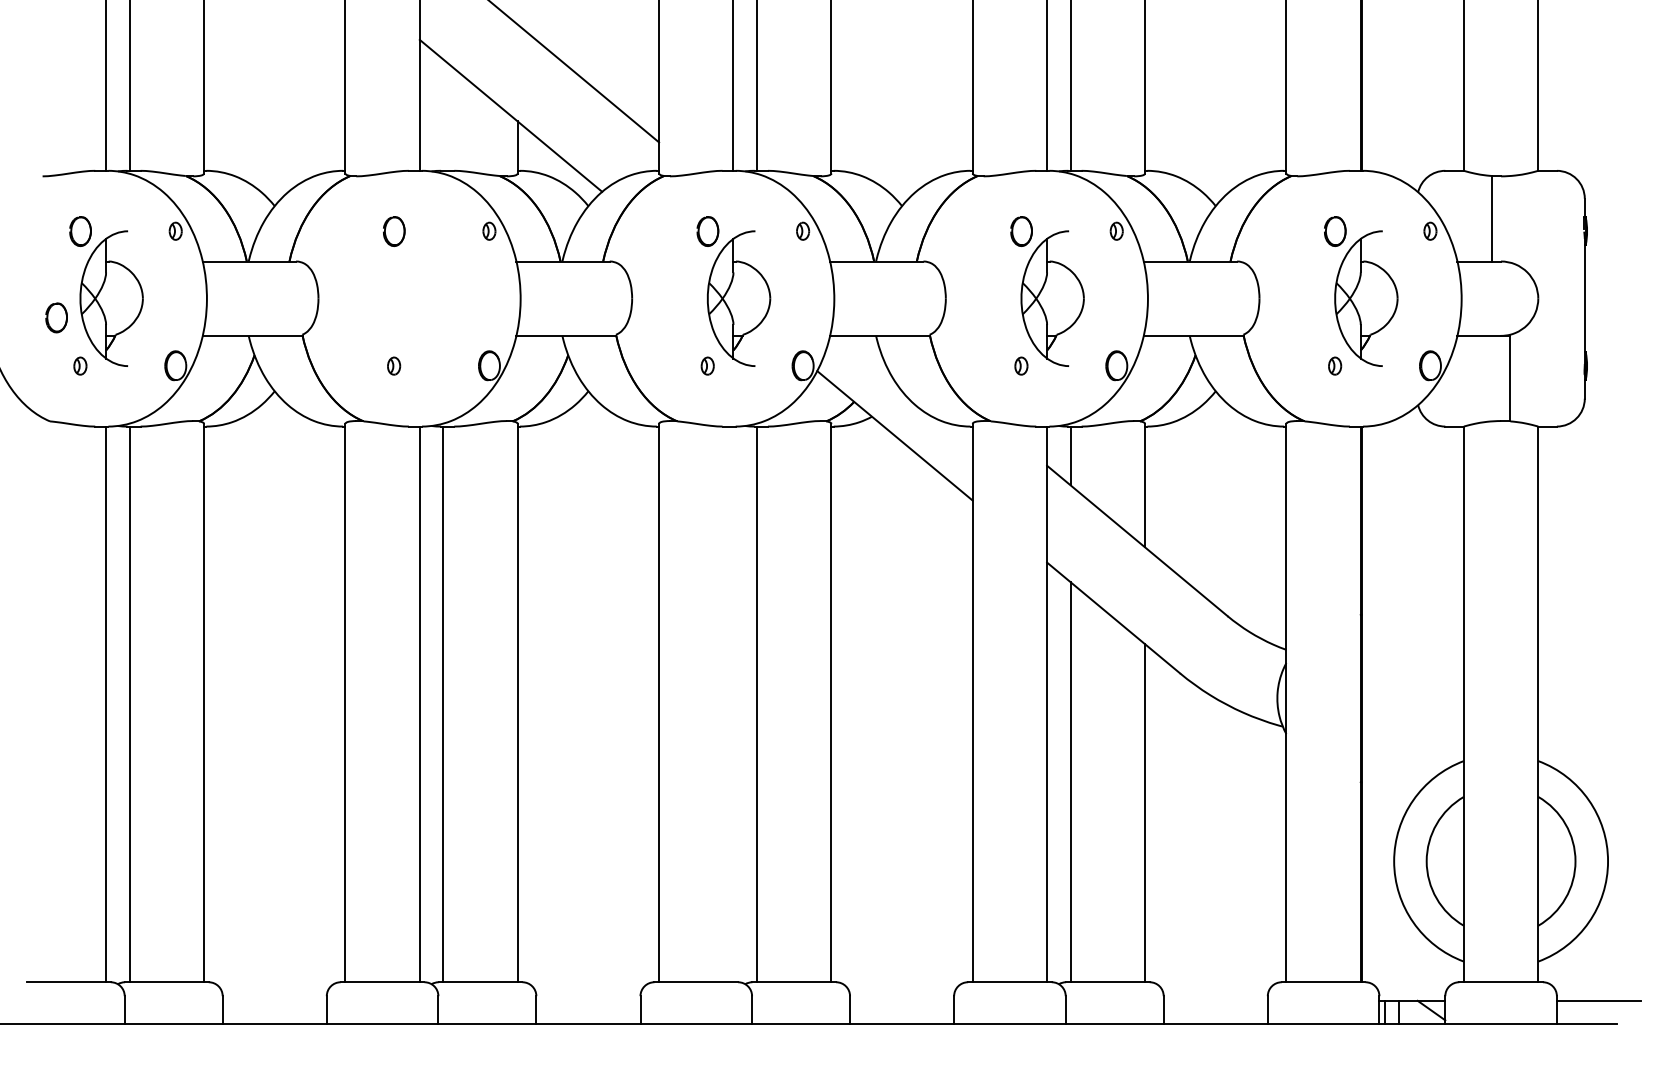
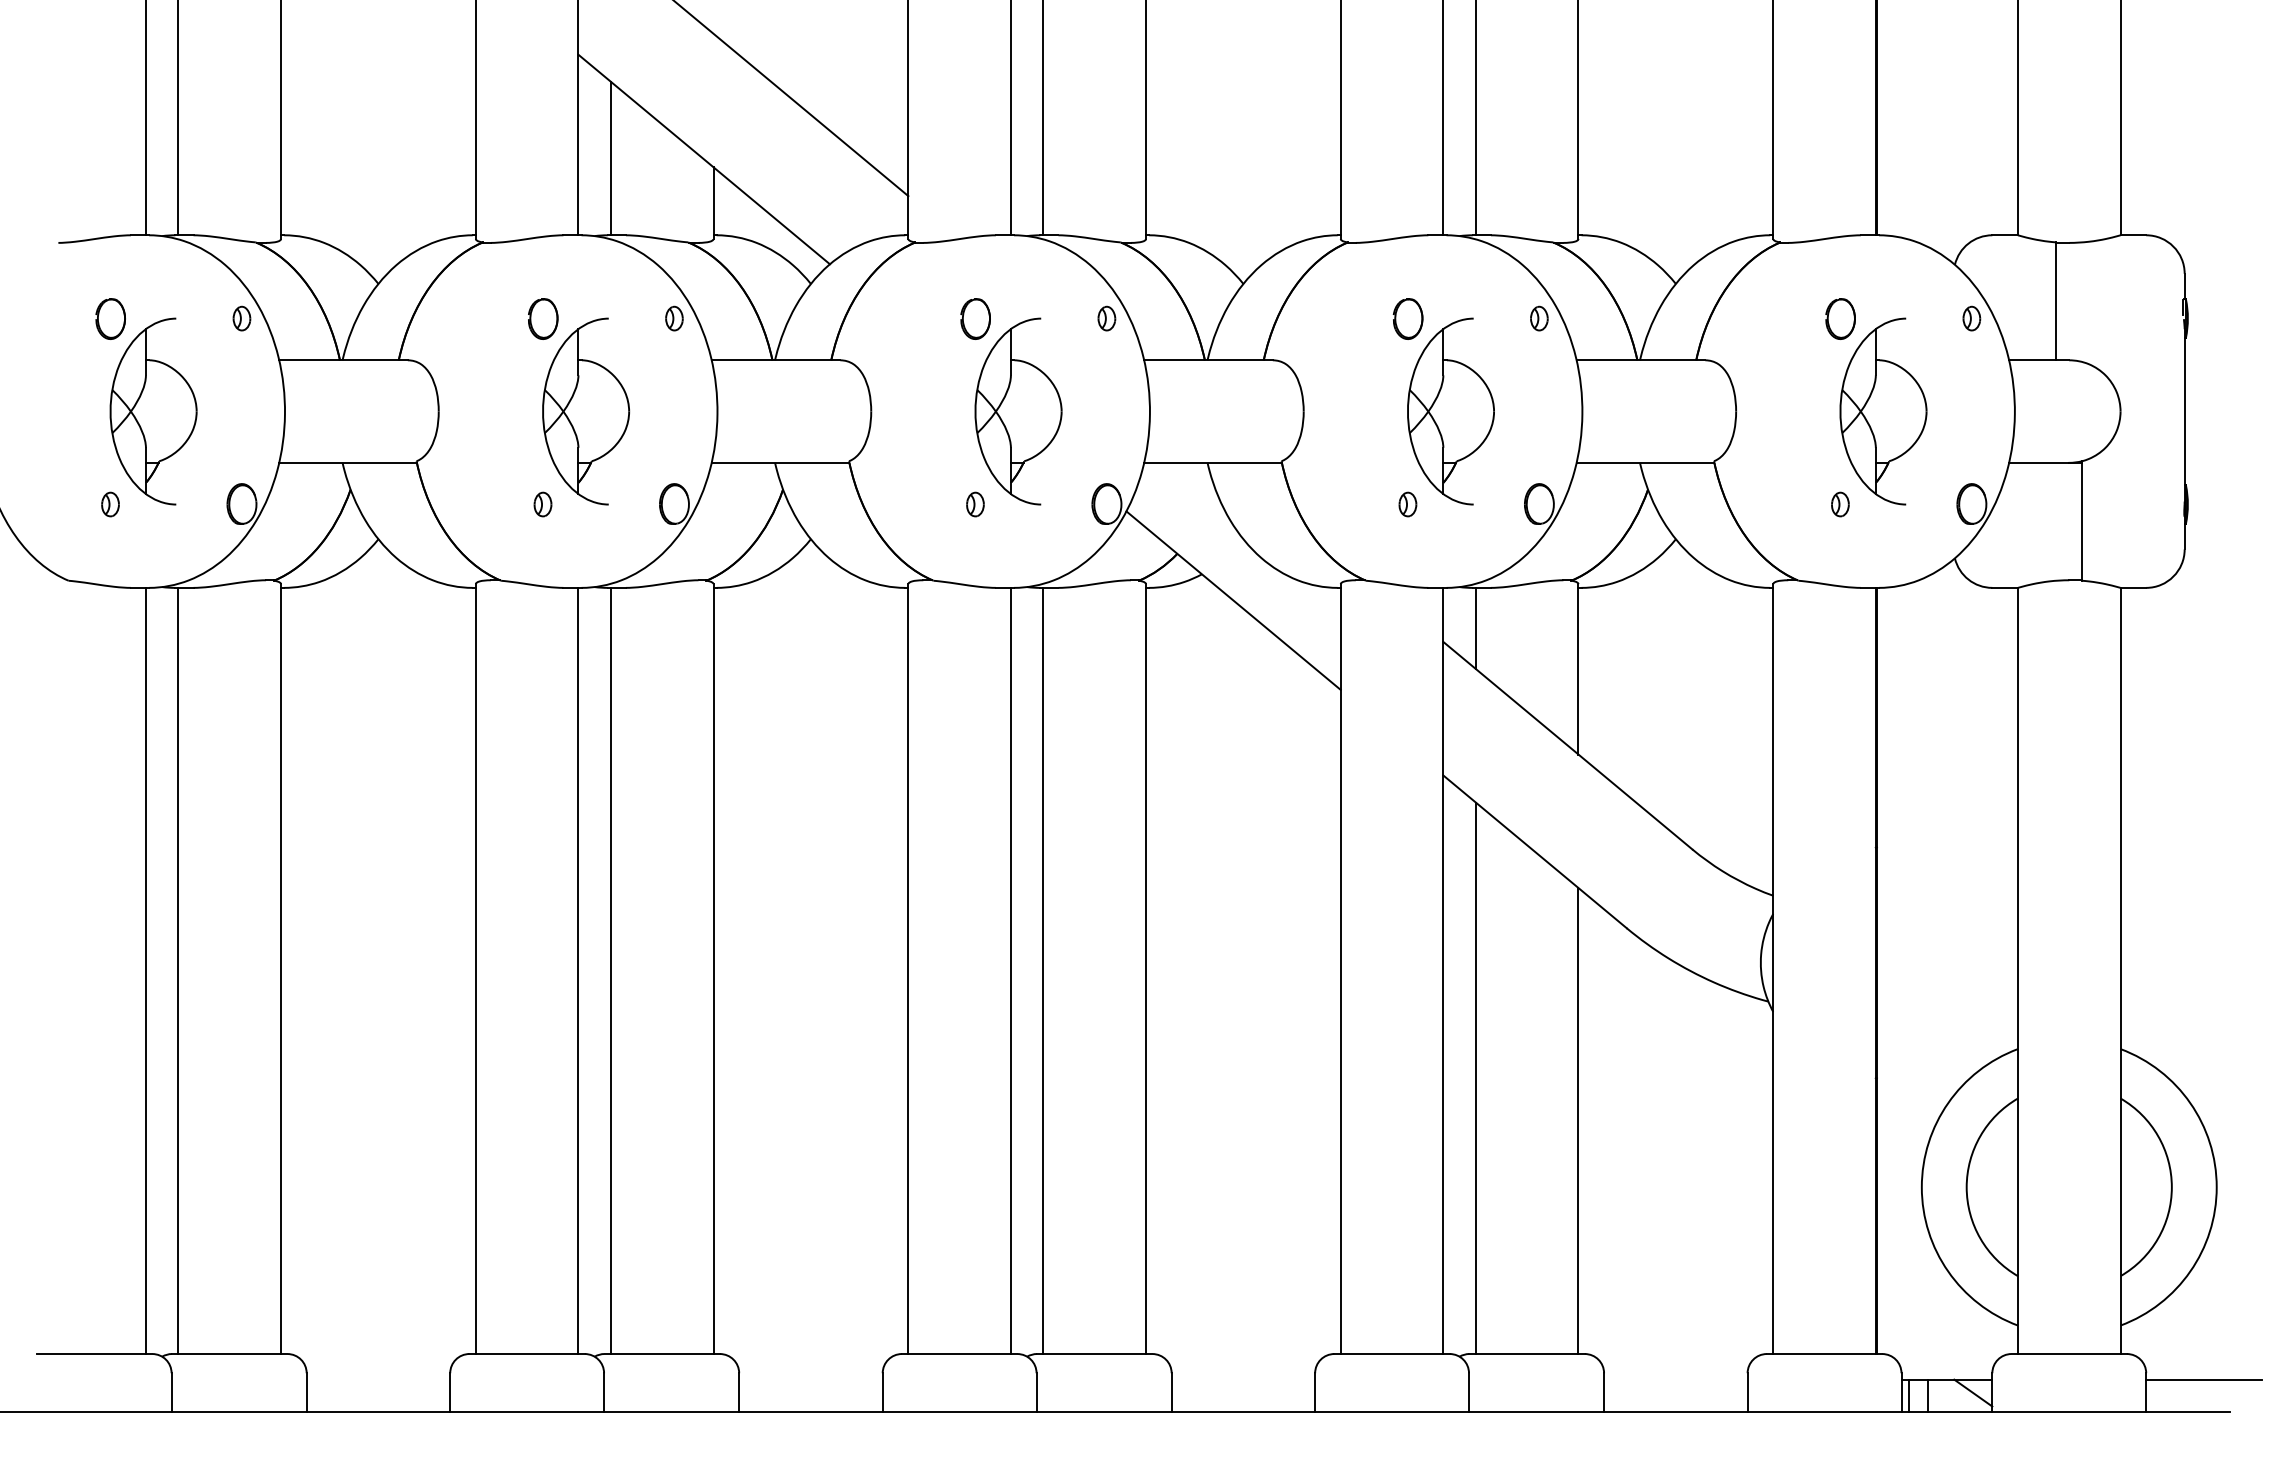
line: (443, 115) -> (610, 158), added
part: (425, 298) -> (586, 411), added
part: (56, 317) -> (77, 437), removed
line: (733, 704) -> (1010, 970), added

